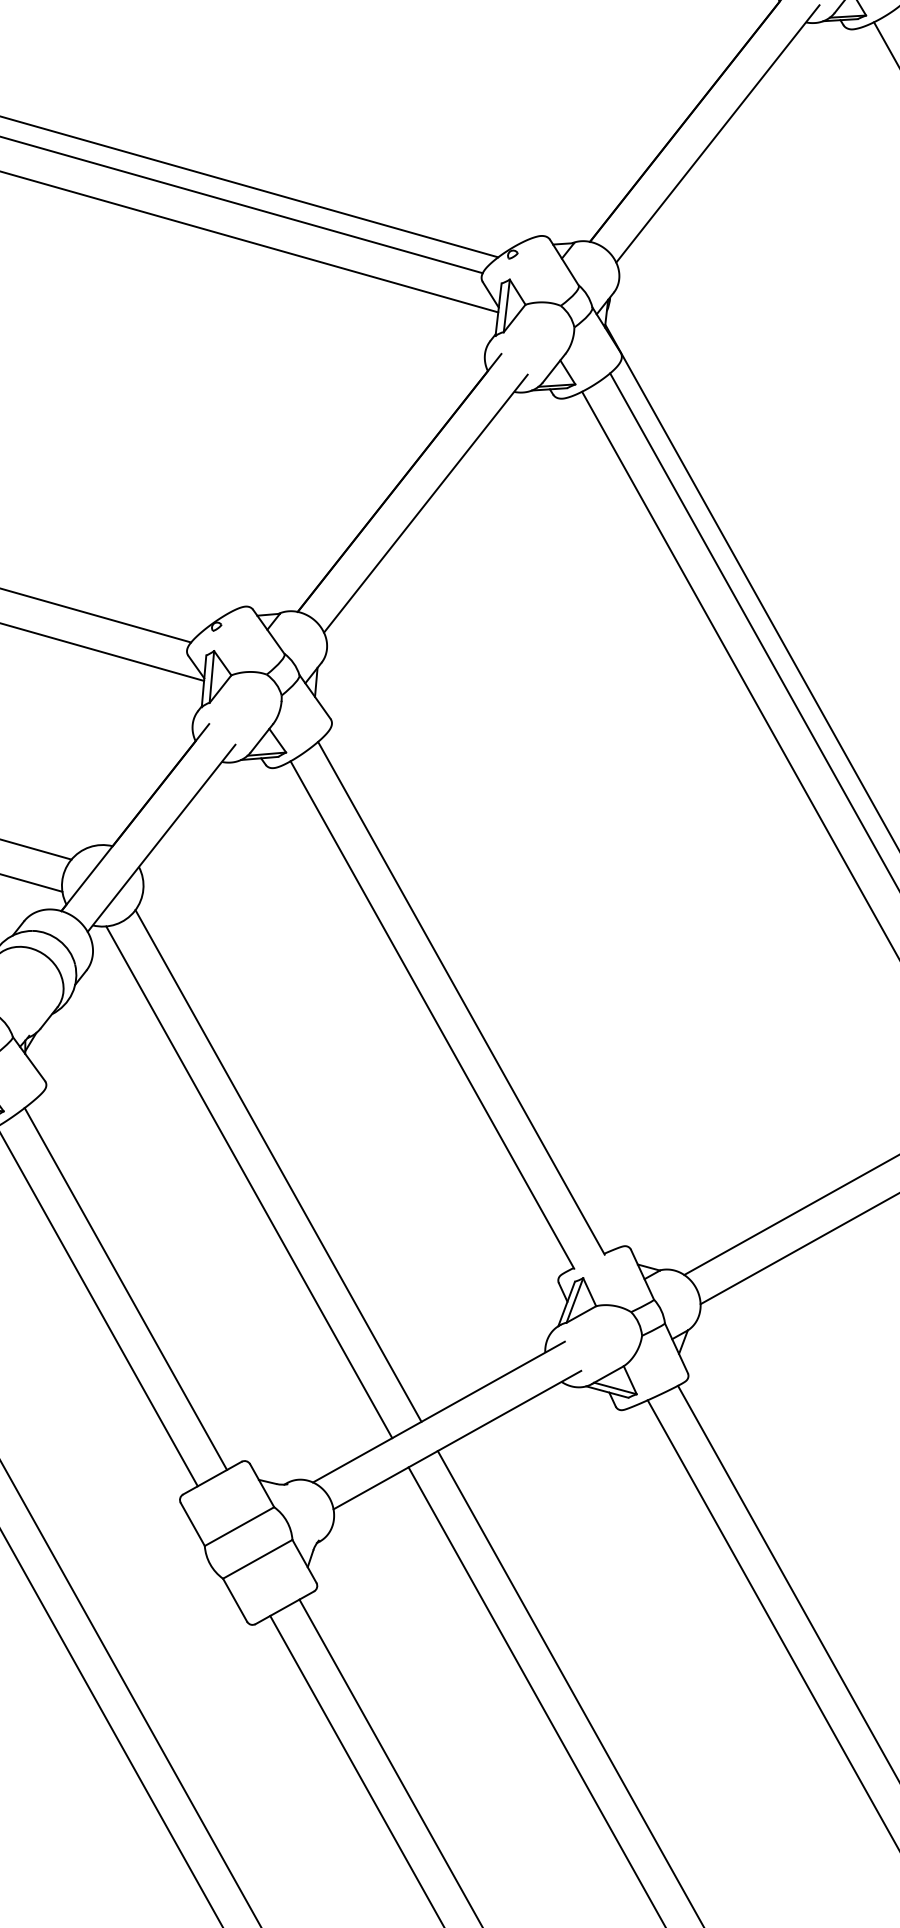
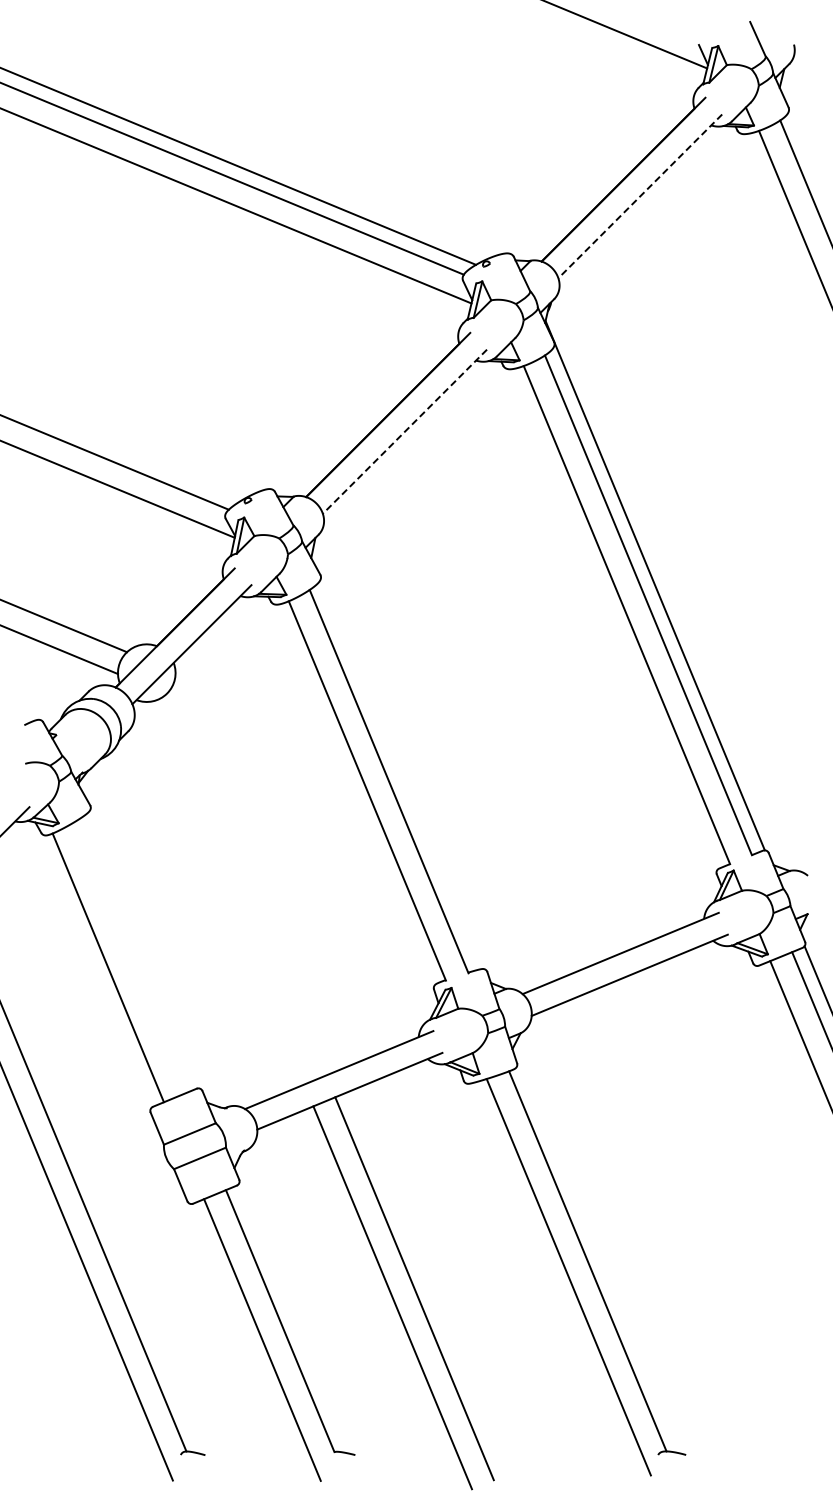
line: (718, 134) -> (640, 196), solid -> dashed
line: (425, 504) -> (404, 432), solid -> dashed
line: (277, 1165) -> (246, 883), removed
line: (248, 1181) -> (224, 892), removed
line: (125, 1288) -> (129, 957), removed

